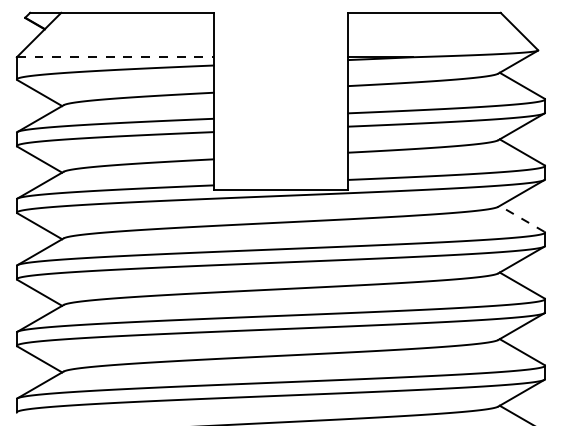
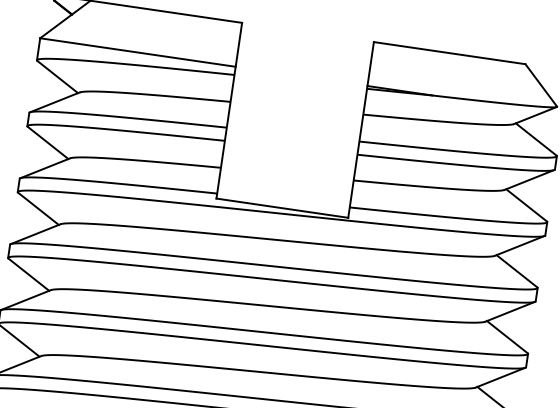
line: (115, 57) -> (137, 52), dashed -> solid
line: (522, 218) -> (517, 270), dashed -> solid

